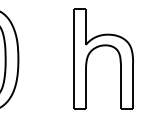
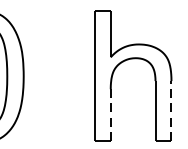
line: (133, 85) -> (171, 109), solid -> dashed
line: (86, 89) -> (111, 115), solid -> dashed

